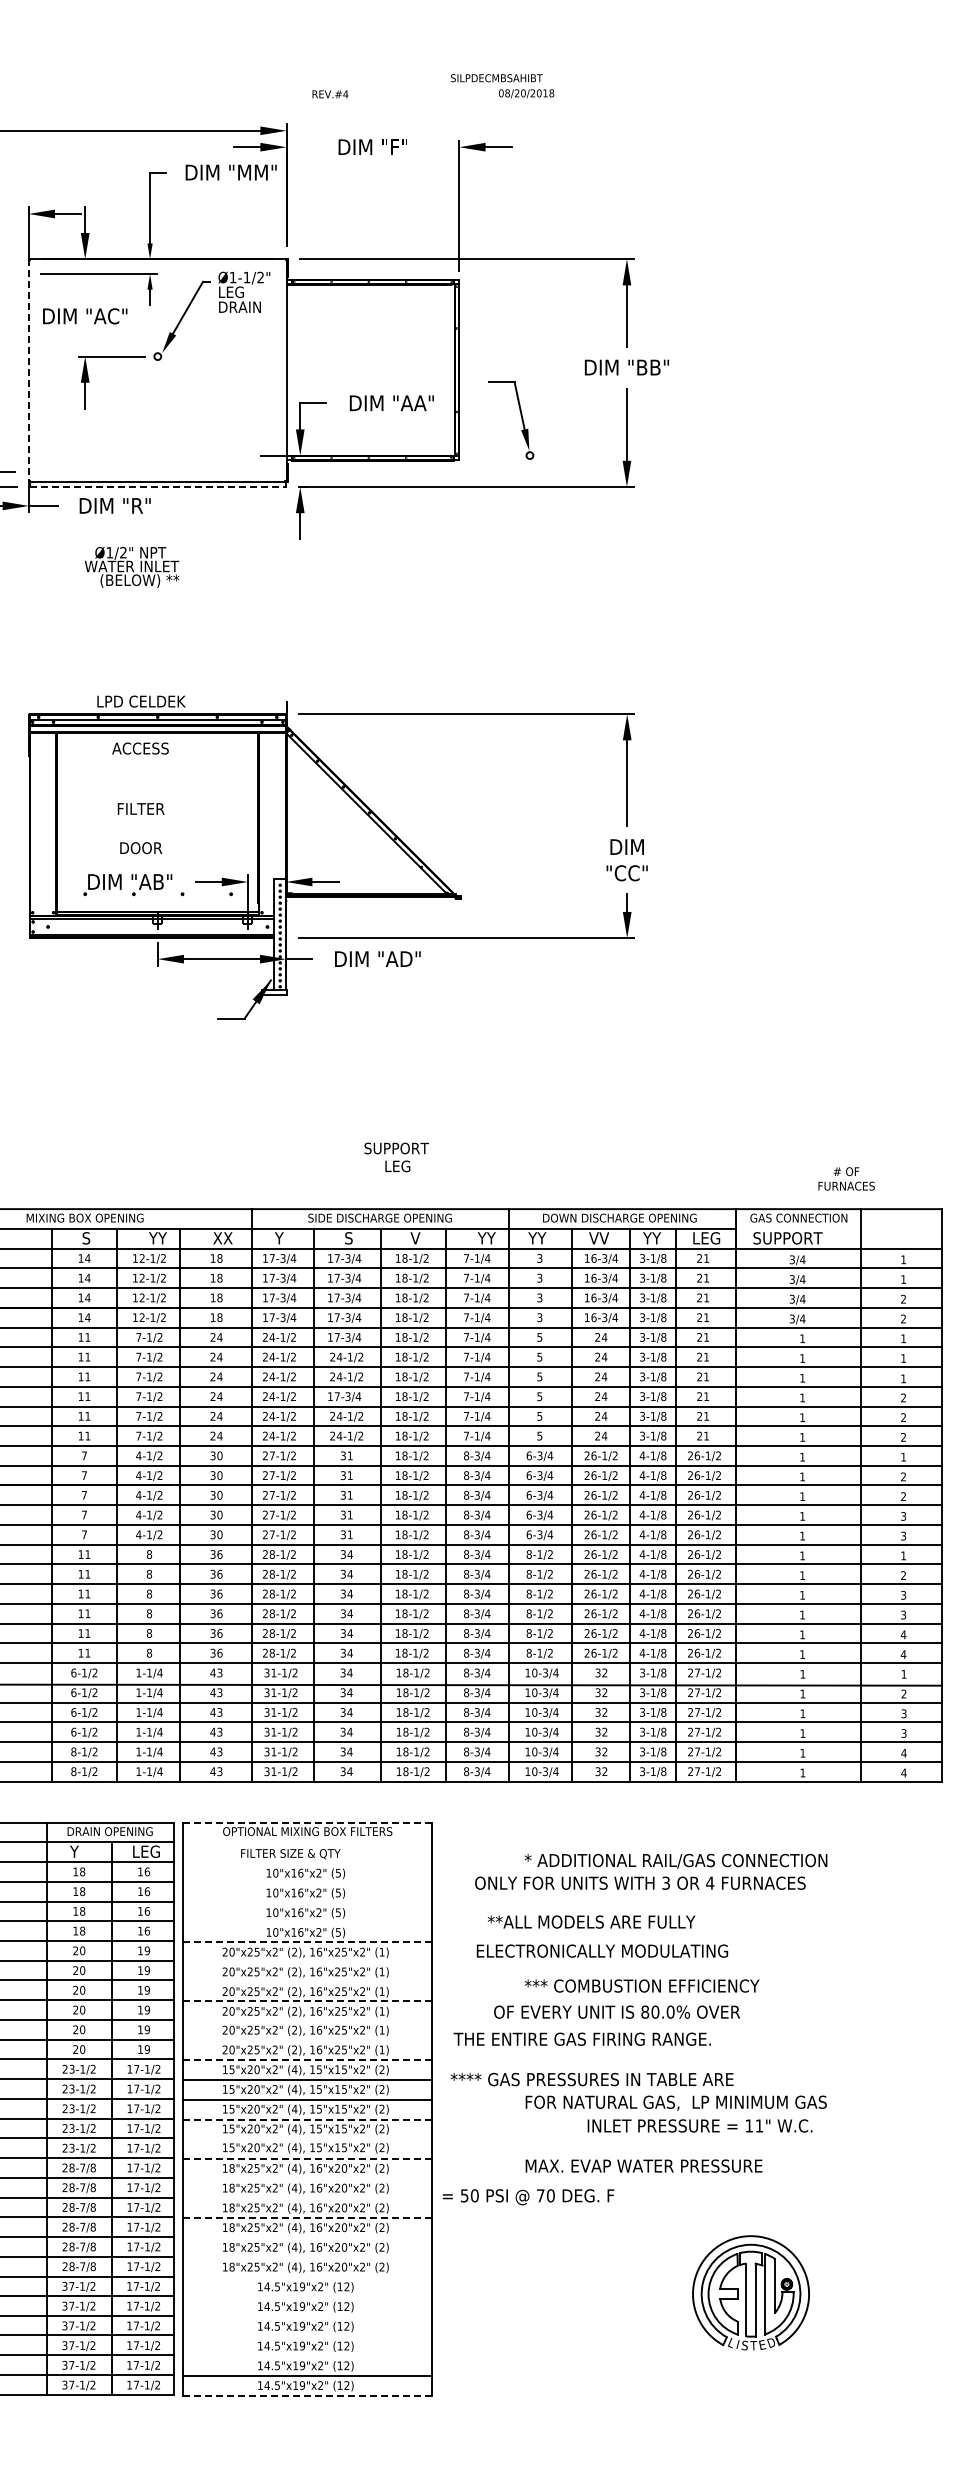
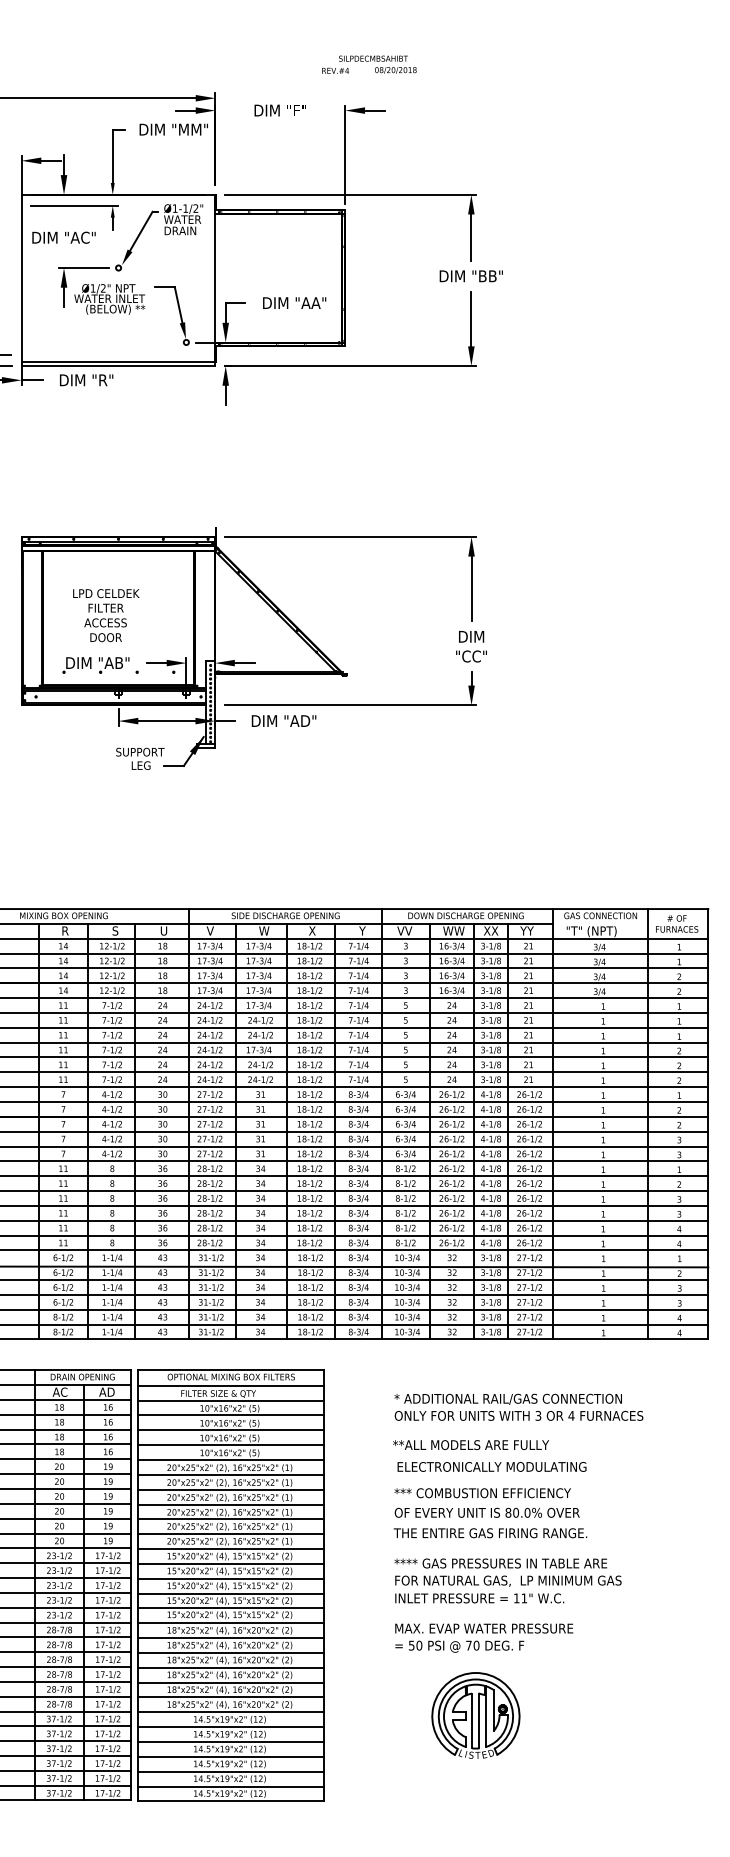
text: (330, 94) -> (335, 70), moved
text: (242, 292) -> (182, 219), LEG -> WATER
line: (29, 370) -> (22, 278), dashed -> solid
part: (521, 420) -> (180, 316), moved
line: (158, 487) -> (119, 366), dashed -> solid
text: (132, 567) -> (110, 299), moved
text: (141, 701) -> (106, 593), moved
text: (140, 748) -> (105, 622), moved
text: (396, 1157) -> (140, 758), moved
text: (846, 1178) -> (677, 923), moved
text: (86, 1238) -> (64, 931), S -> R
text: (157, 1238) -> (118, 931), YY -> S
text: (222, 1238) -> (167, 931), XX -> U
text: (279, 1238) -> (210, 931), Y -> V
text: (351, 1238) -> (264, 931), S -> W
text: (415, 1238) -> (312, 931), V -> X
text: (491, 1238) -> (369, 931), YY -> Y
text: (538, 1238) -> (404, 931), YY -> VV
text: (603, 1238) -> (453, 931), VV -> WW
text: (652, 1238) -> (490, 931), YY -> XX
text: (706, 1238) -> (531, 931), LEG -> YY
text: (787, 1238) -> (592, 931), SUPPORT -> "T" (NPT)
line: (307, 1822) -> (231, 1370), dashed -> solid
line: (307, 1843) -> (231, 1386), added
text: (79, 1851) -> (59, 1392), Y -> AC
text: (145, 1851) -> (109, 1392), LEG -> AD
line: (307, 1862) -> (231, 1400), added
line: (307, 1882) -> (231, 1415), added
text: (640, 1882) -> (519, 1415), moved
line: (307, 1902) -> (231, 1430), added
text: (591, 1921) -> (471, 1444), moved
line: (307, 1922) -> (231, 1445), added
line: (307, 1941) -> (231, 1459), dashed -> solid
text: (602, 1950) -> (492, 1466), moved
line: (307, 1961) -> (231, 1474), added
line: (307, 1981) -> (231, 1489), added
line: (307, 2001) -> (231, 1504), dashed -> solid
text: (617, 2011) -> (487, 1512), moved
line: (307, 2020) -> (231, 1519), added
text: (581, 2038) -> (489, 1532), moved
line: (307, 2040) -> (231, 1534), added
line: (307, 2060) -> (231, 1549), dashed -> solid
text: (591, 2079) -> (500, 1563), moved
line: (307, 2119) -> (231, 1593), dashed -> solid
text: (699, 2125) -> (479, 1598), moved
line: (307, 2139) -> (231, 1608), added
line: (307, 2159) -> (231, 1623), dashed -> solid
line: (307, 2178) -> (231, 1637), added
text: (528, 2197) -> (459, 1646), moved
line: (307, 2198) -> (231, 1652), added
line: (307, 2218) -> (231, 1667), dashed -> solid
line: (307, 2237) -> (231, 1682), added
line: (307, 2257) -> (231, 1697), added
line: (307, 2277) -> (231, 1712), added
part: (750, 2292) -> (475, 1715), moved
line: (307, 2297) -> (231, 1727), added
line: (307, 2316) -> (231, 1741), added
line: (307, 2336) -> (231, 1756), added
line: (307, 2356) -> (231, 1771), added
line: (307, 2395) -> (231, 1801), dashed -> solid

